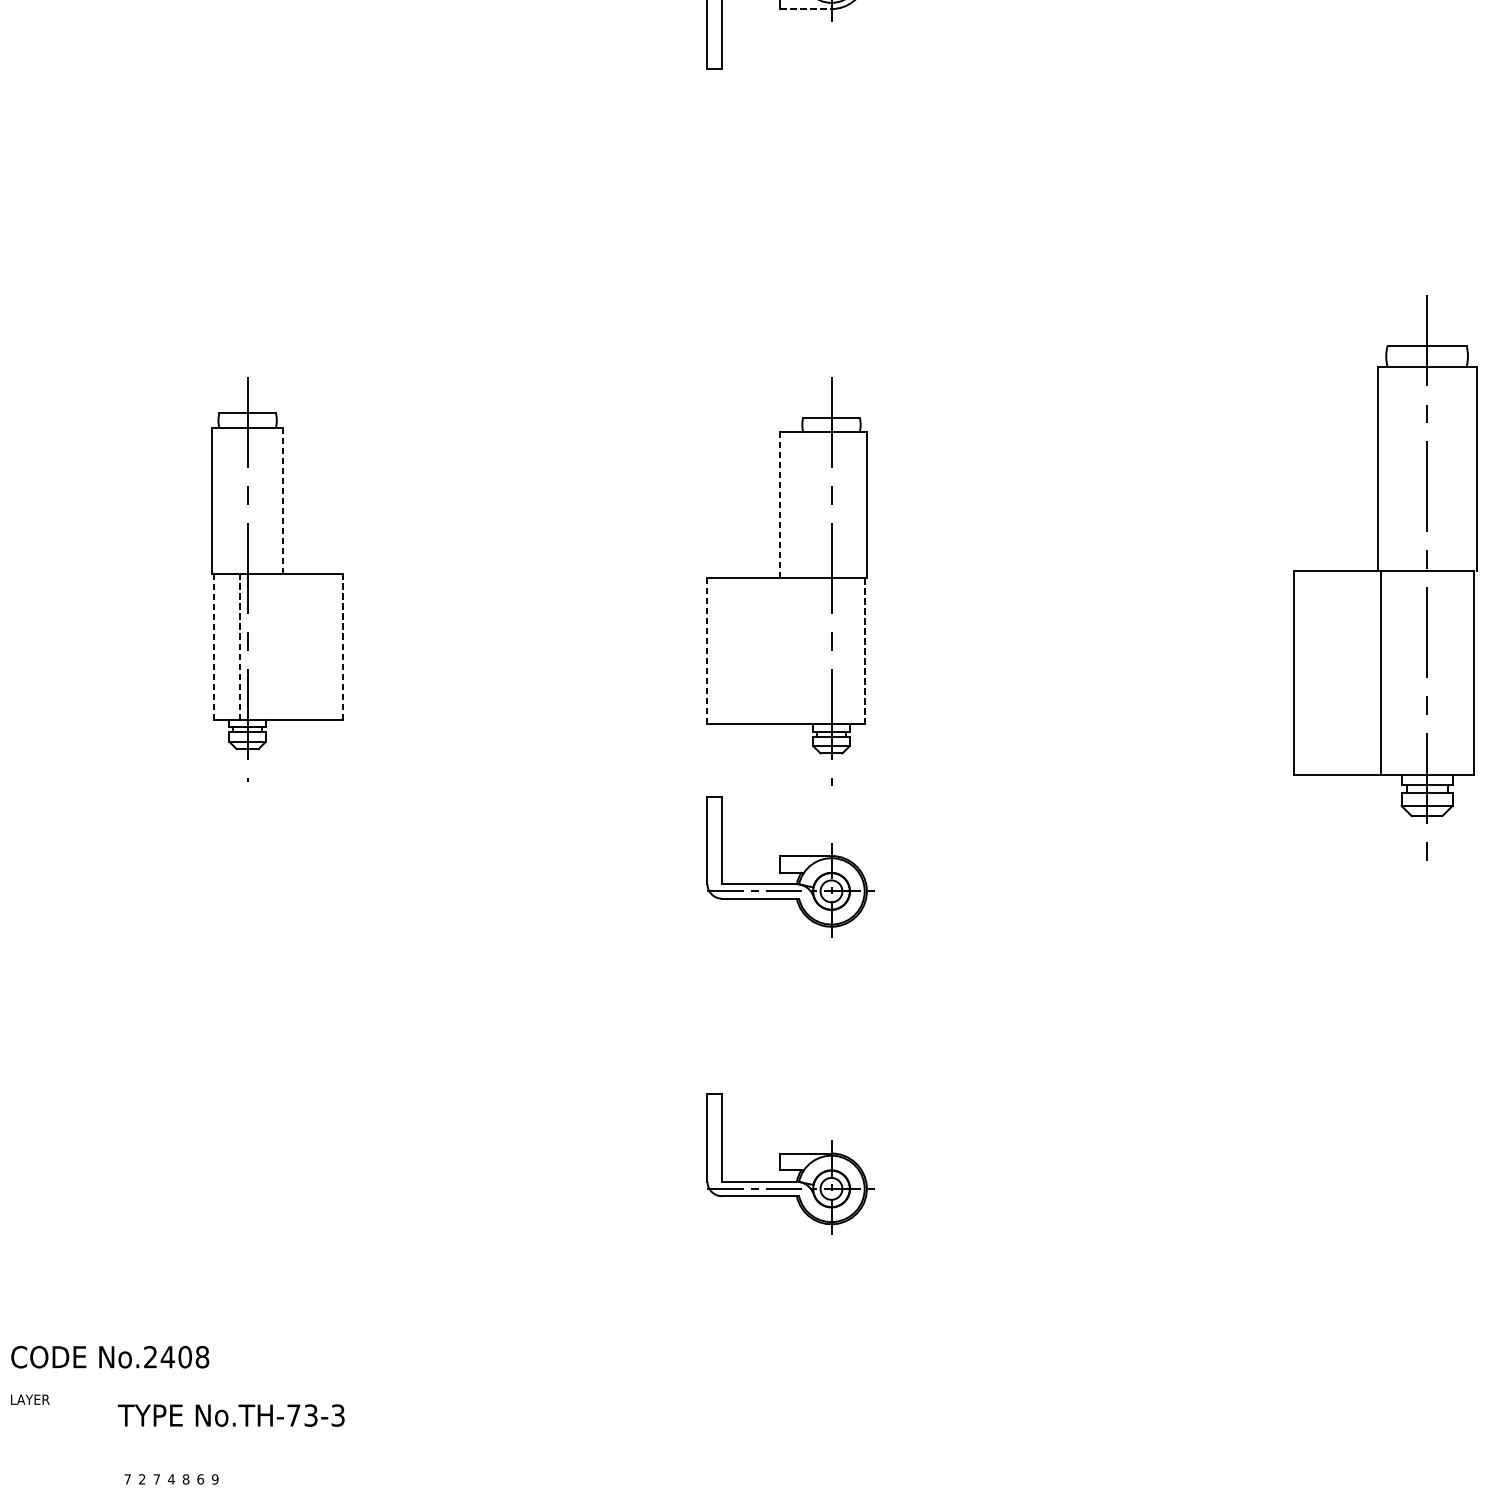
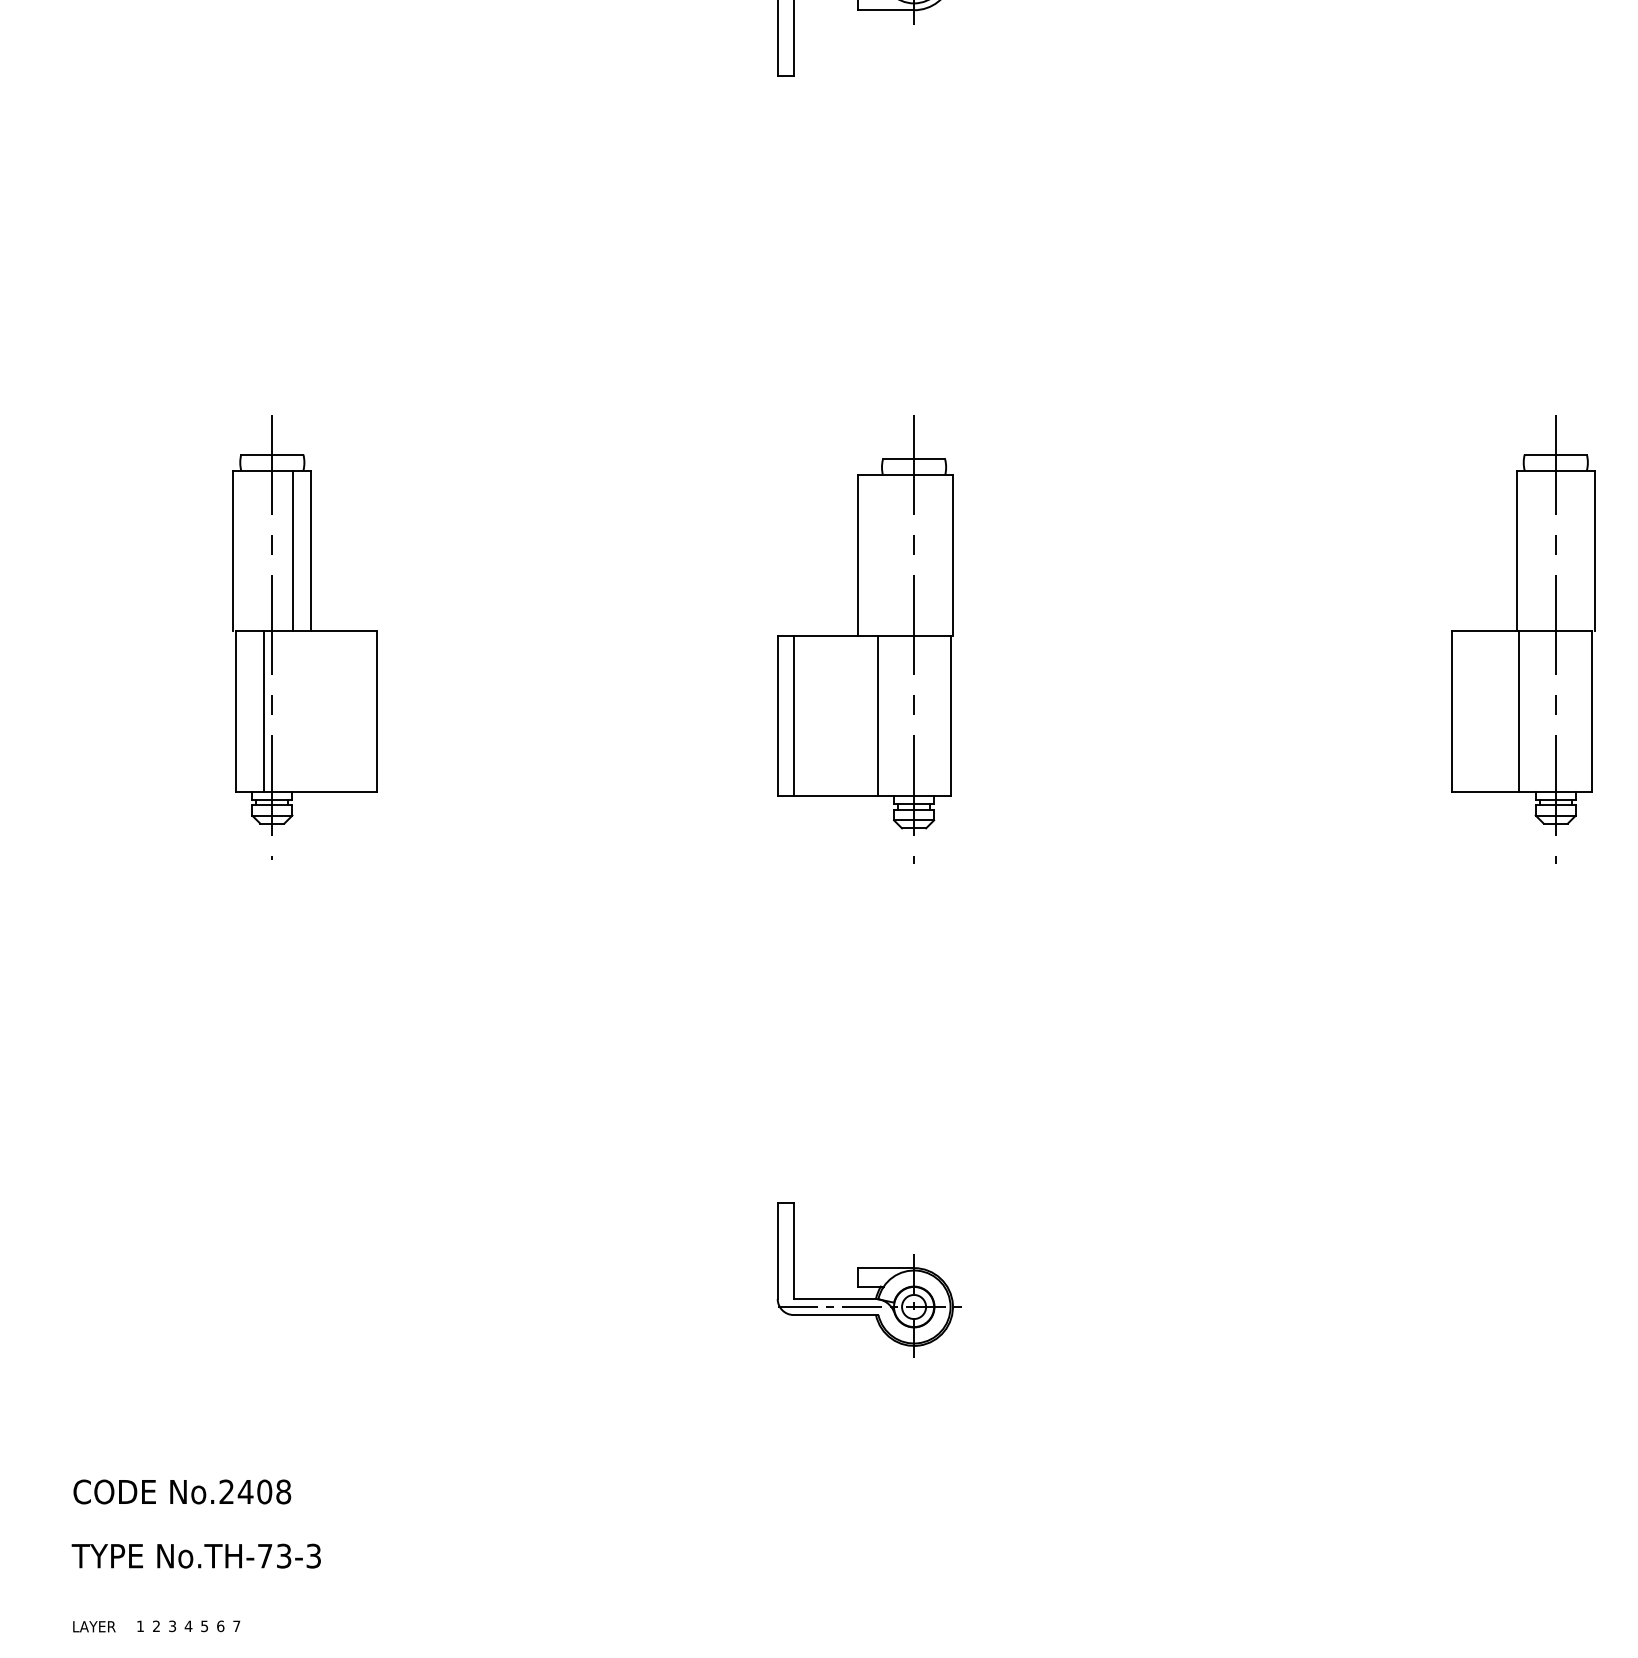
line: (806, 9) -> (886, 10), dashed -> solid
line: (265, 500) -> (292, 550), added
line: (283, 501) -> (311, 551), dashed -> solid
line: (780, 505) -> (857, 555), dashed -> solid
part: (1385, 581) -> (1523, 639), size x0.71
line: (240, 646) -> (264, 710), dashed -> solid
line: (342, 646) -> (376, 710), dashed -> solid
line: (214, 647) -> (235, 711), dashed -> solid
line: (707, 650) -> (777, 715), dashed -> solid
line: (721, 650) -> (793, 715), added
line: (798, 650) -> (877, 715), added
line: (864, 651) -> (950, 716), dashed -> solid
part: (790, 866) -> (868, 952), removed
text: (110, 1356) -> (182, 1491), moved
text: (30, 1399) -> (94, 1626), moved
text: (230, 1414) -> (195, 1555), moved
text: (127, 1478) -> (140, 1625), 7 -> 1
text: (156, 1479) -> (172, 1626), 7 -> 3
text: (185, 1479) -> (204, 1626), 8 -> 5
text: (215, 1479) -> (236, 1626), 9 -> 7

